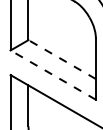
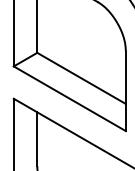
line: (62, 59) -> (81, 78), dashed -> solid
line: (53, 74) -> (69, 98), dashed -> solid

